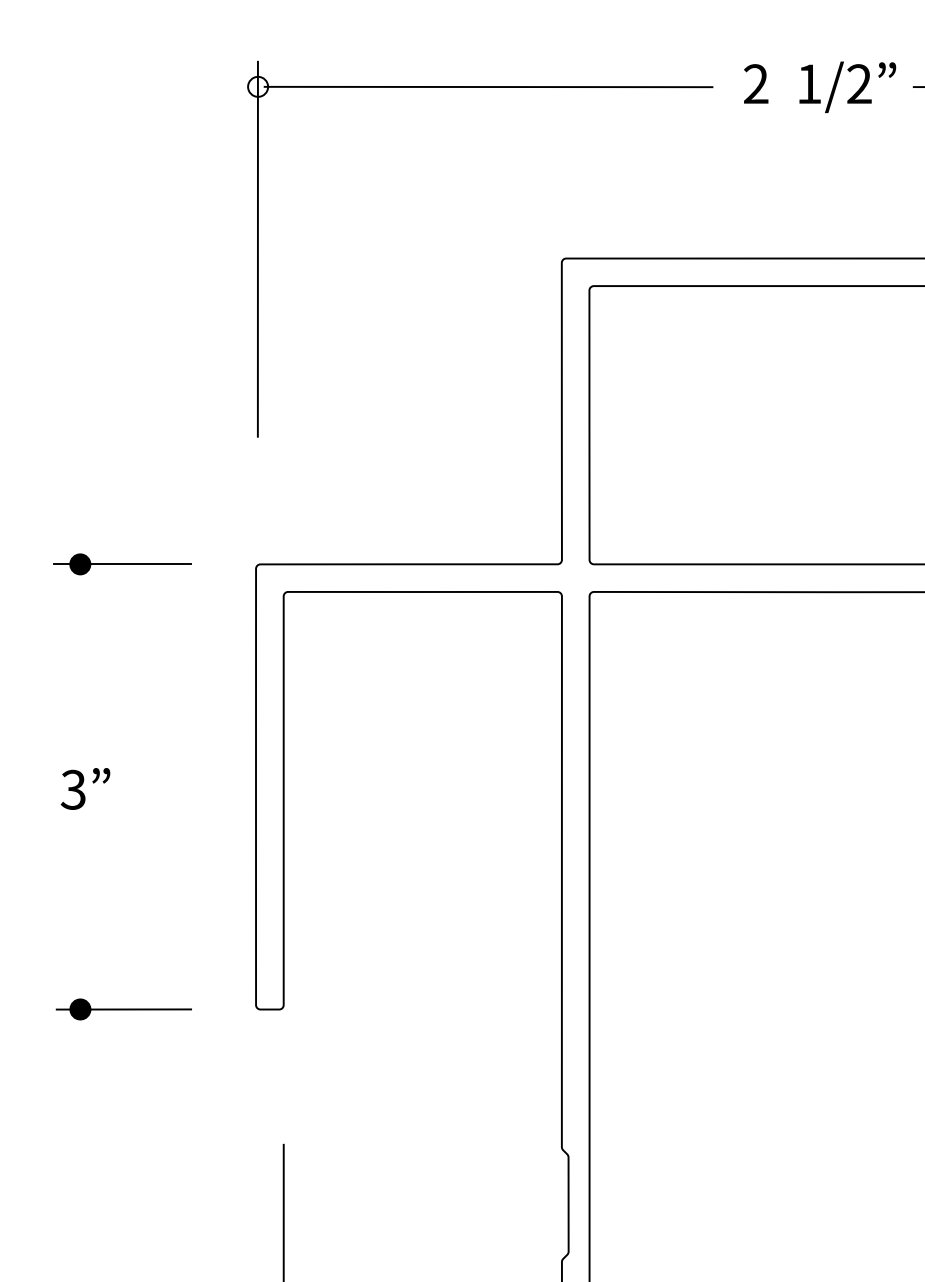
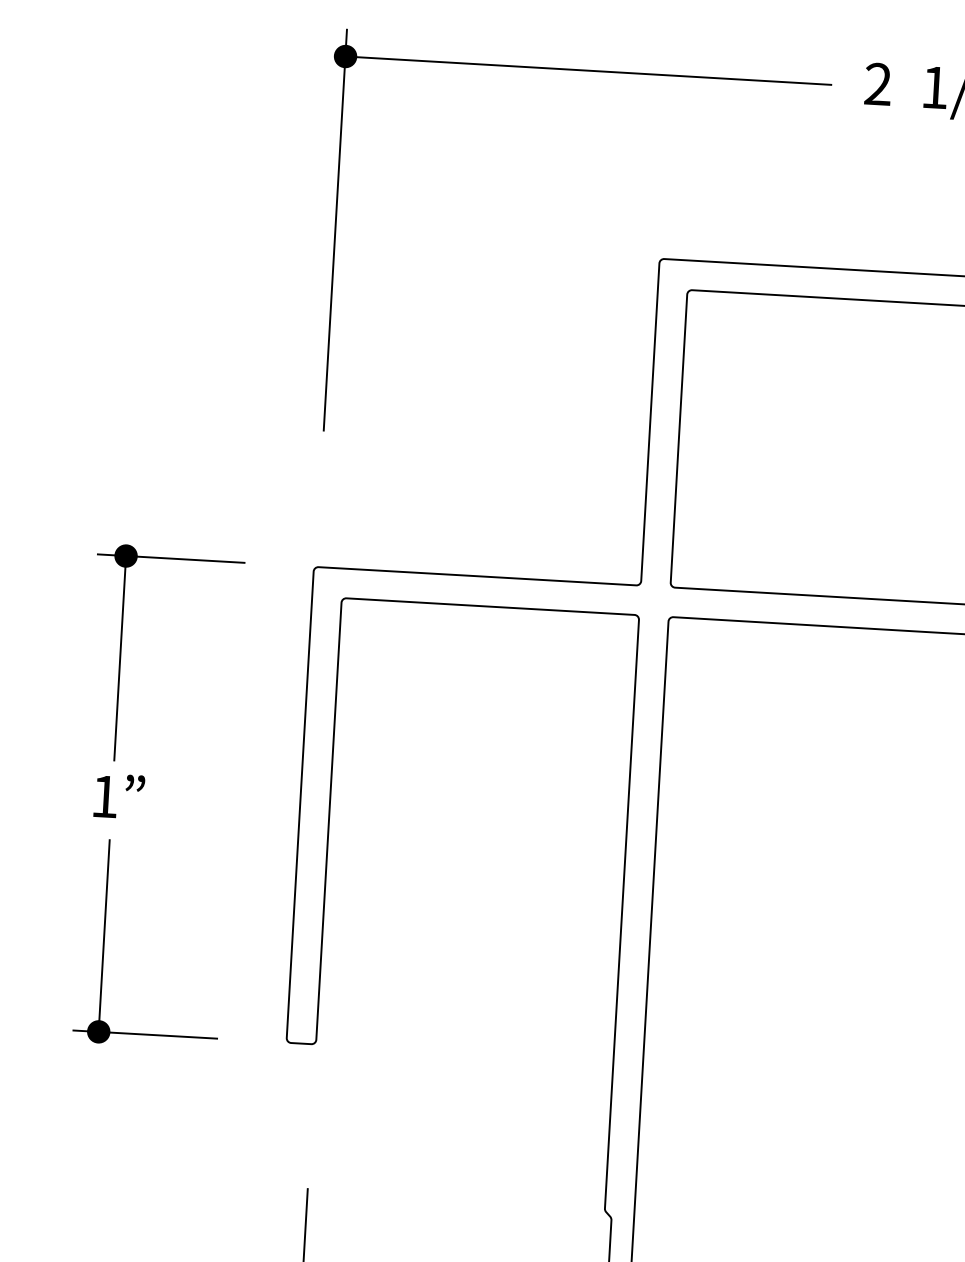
fill: (258, 86) -> (346, 56), added
line: (80, 658) -> (120, 656), added
text: (72, 789) -> (103, 796), 3 -> 1
line: (80, 915) -> (104, 931), added

